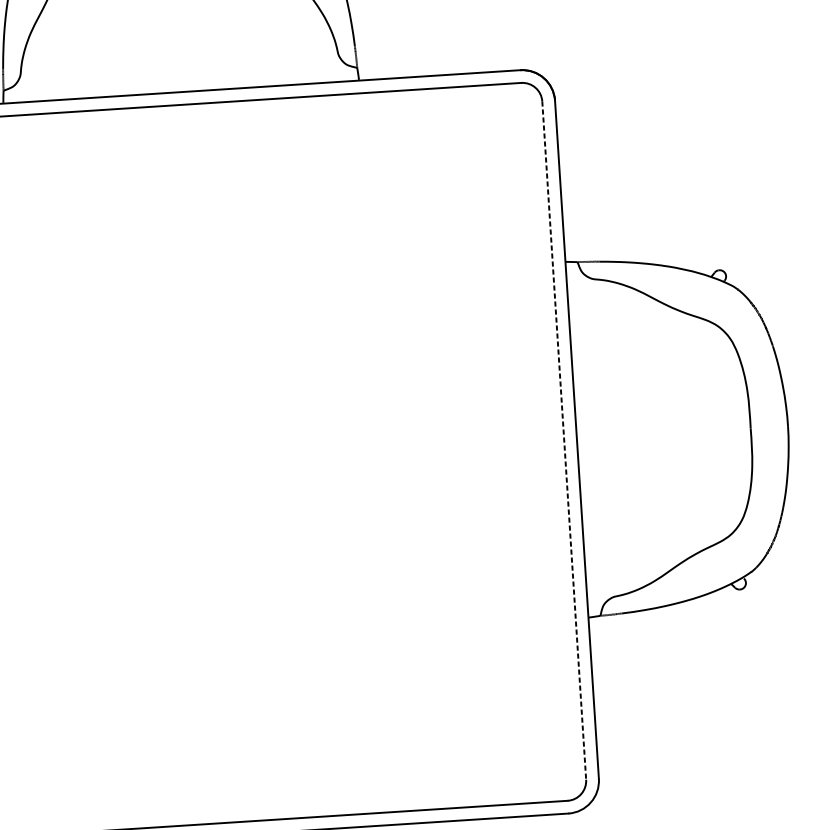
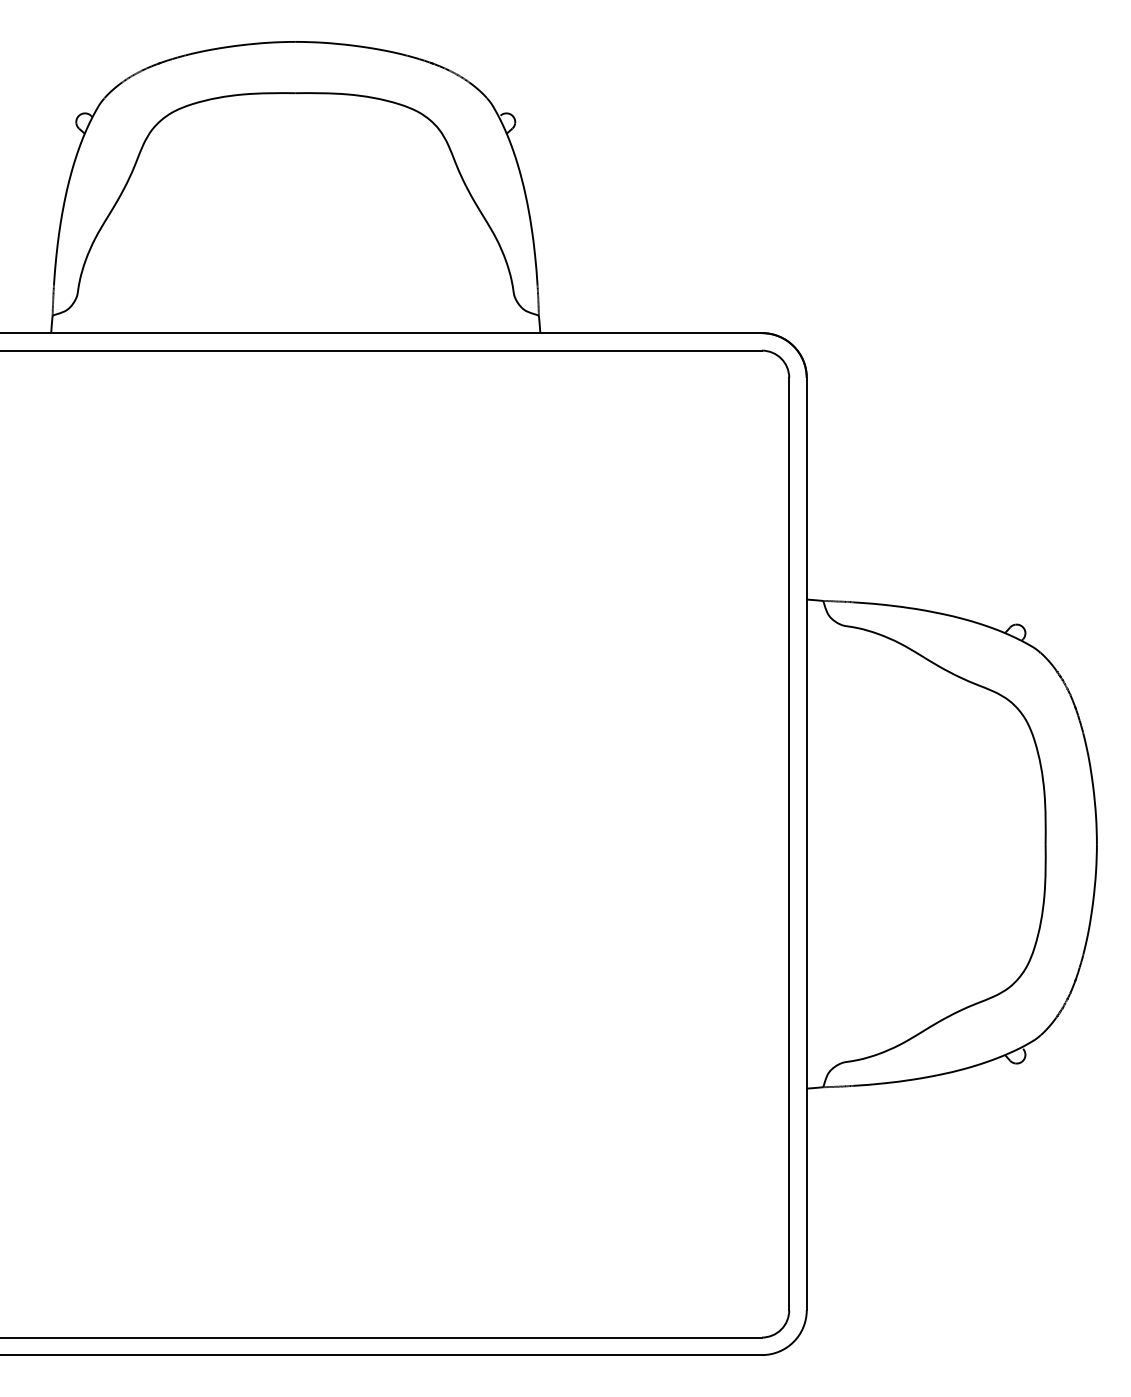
line: (564, 440) -> (789, 844), dashed -> solid

